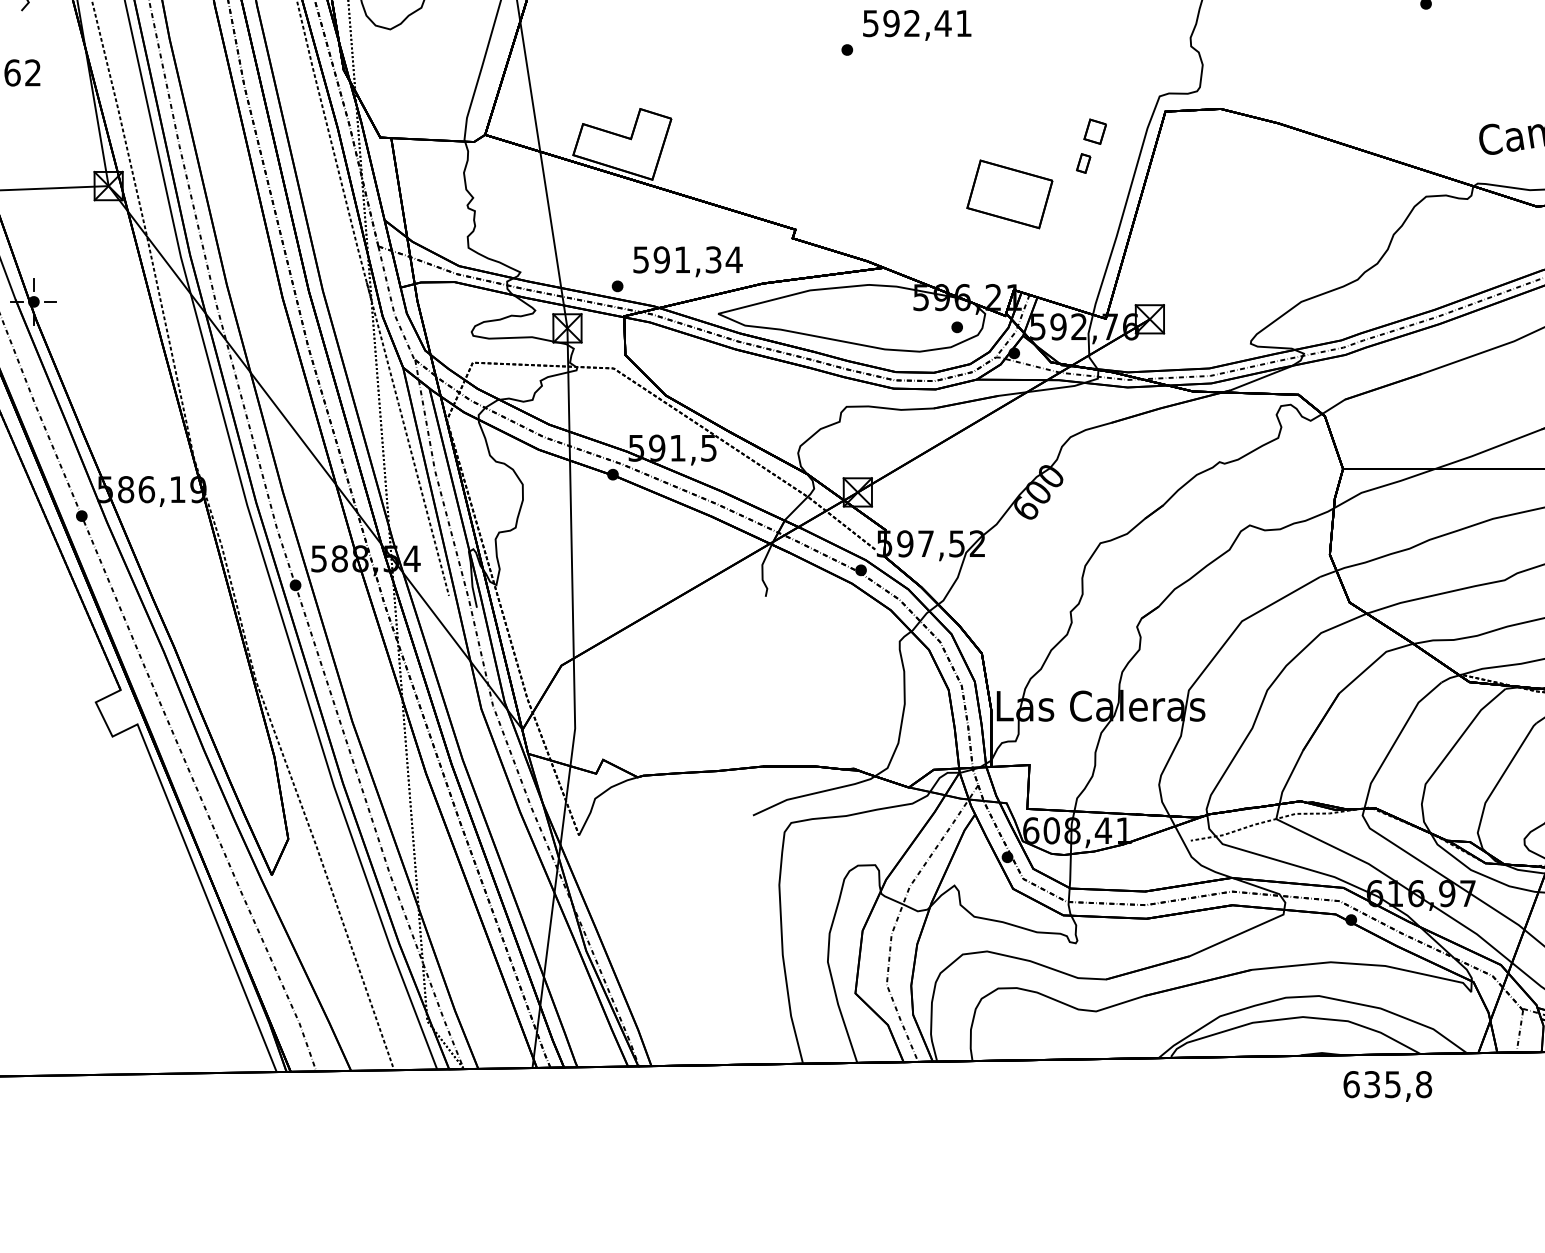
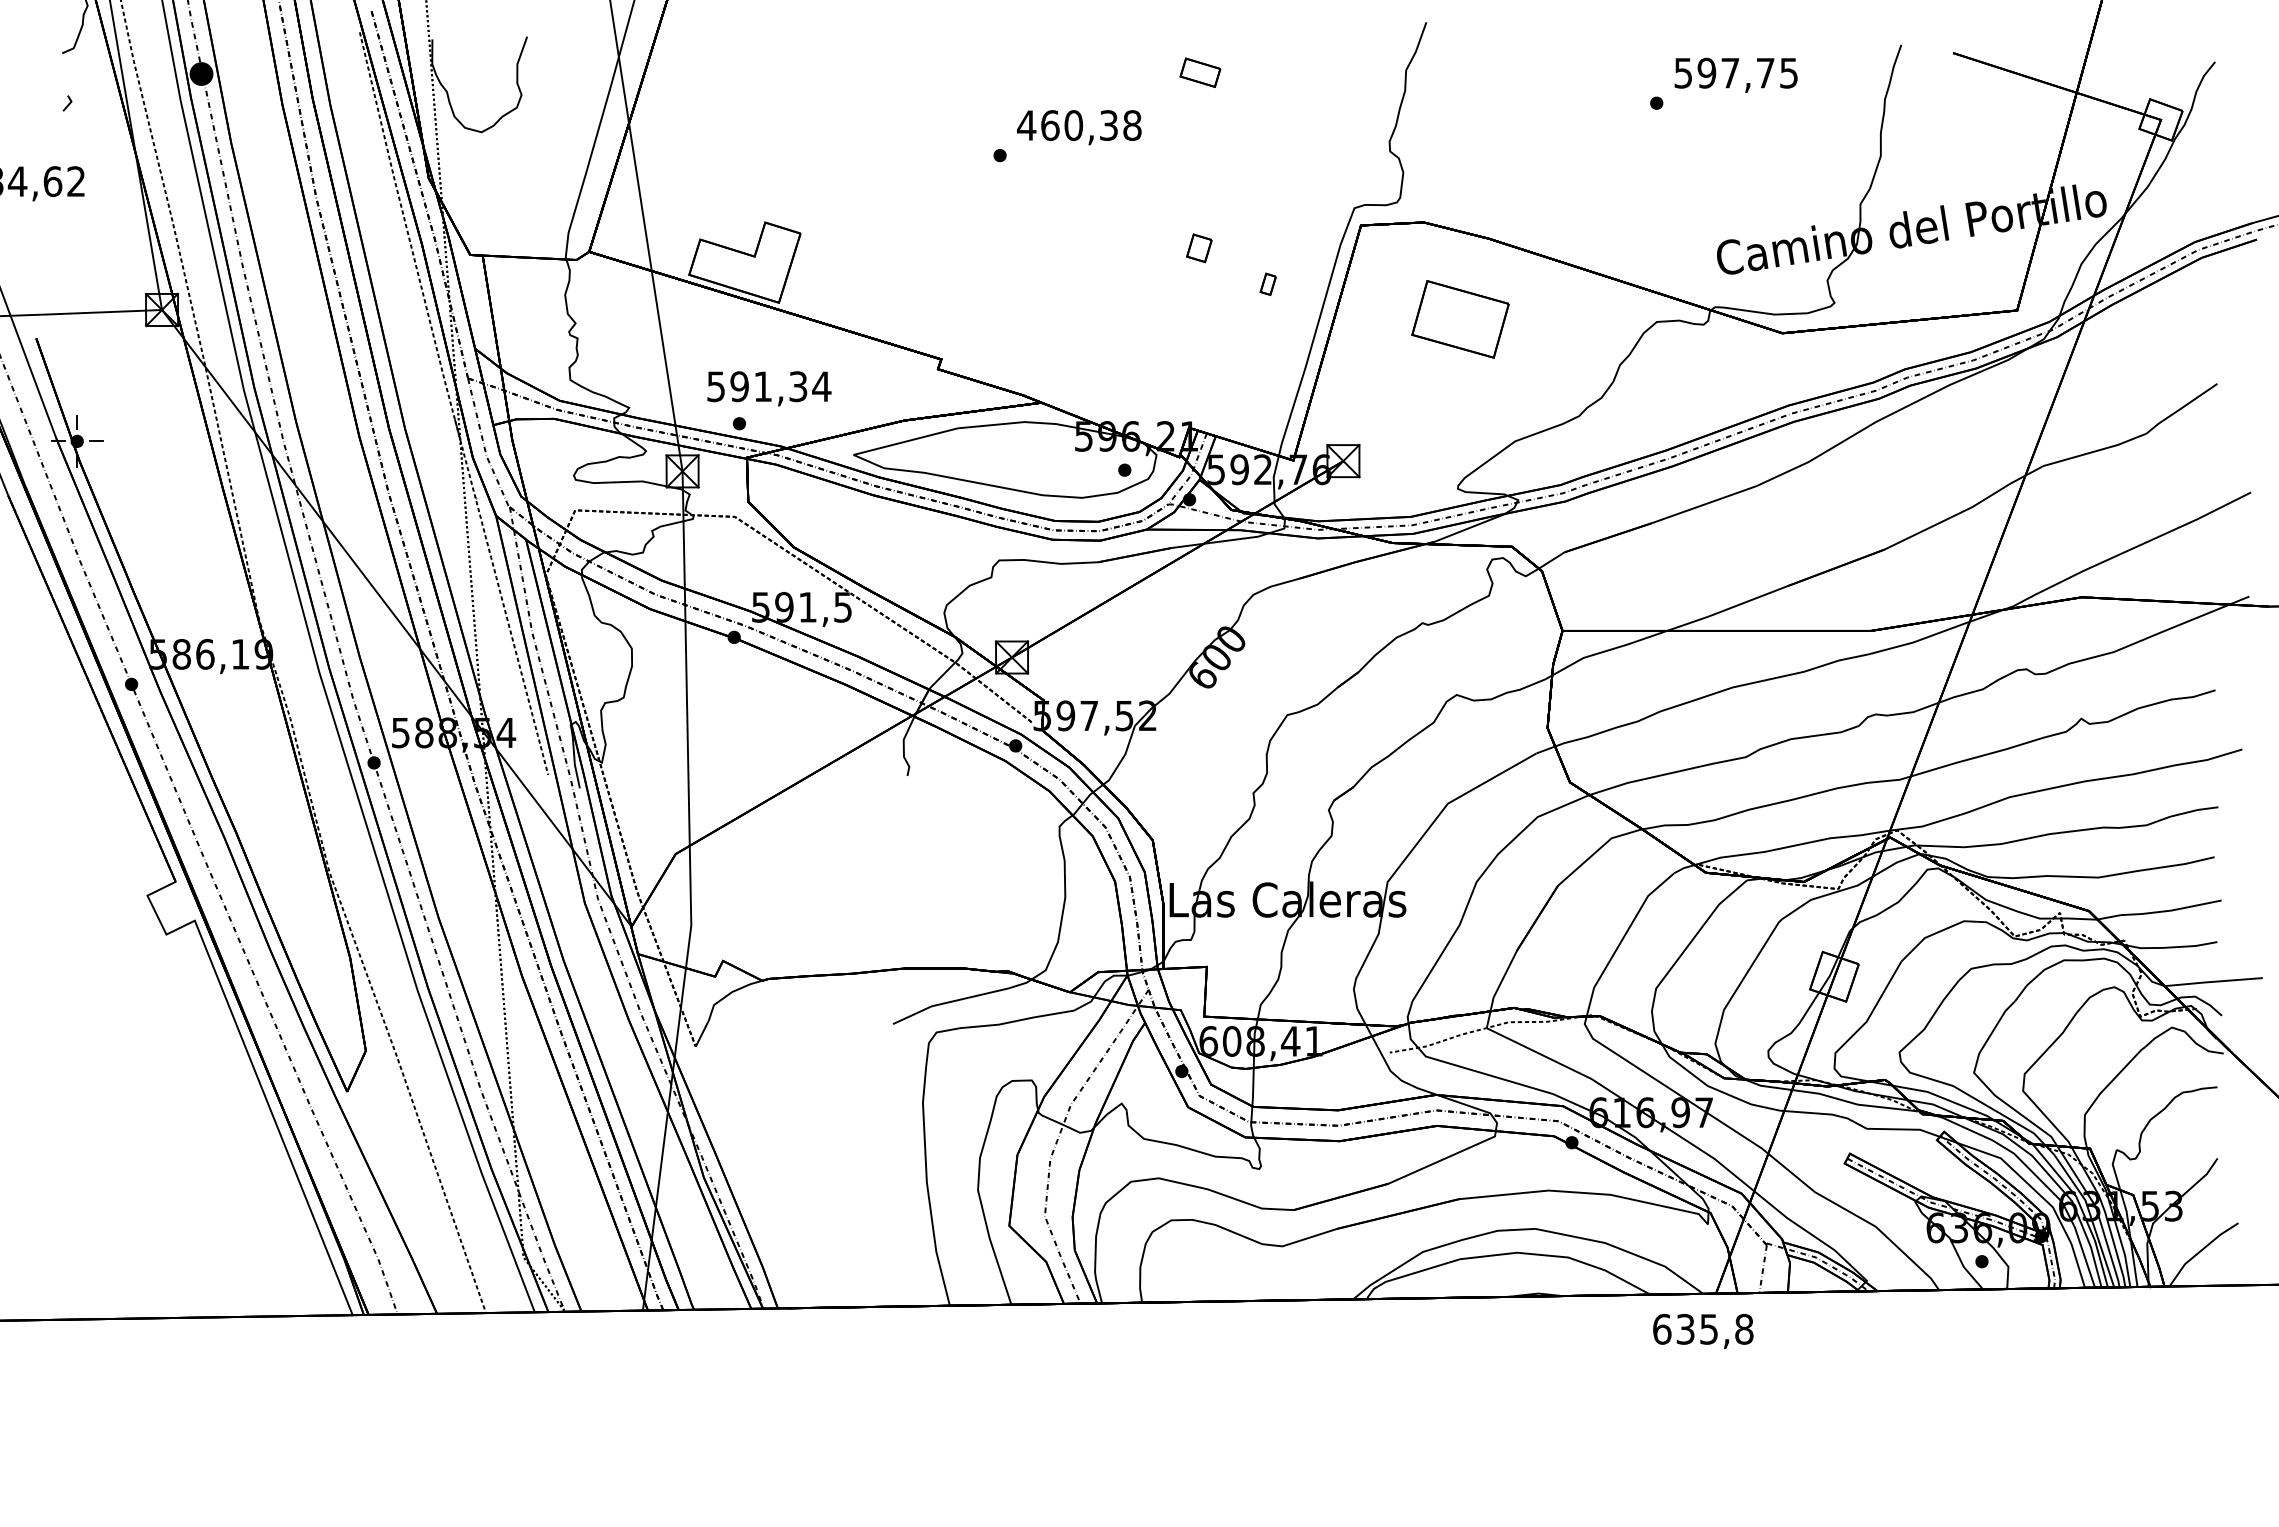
text: (917, 23) -> (1079, 125), 592,41 -> 460,38
part: (1095, 131) -> (1199, 248), moved
part: (1009, 194) -> (1460, 319), moved
text: (688, 261) -> (769, 388), moved
text: (1387, 1086) -> (1703, 1331), moved

